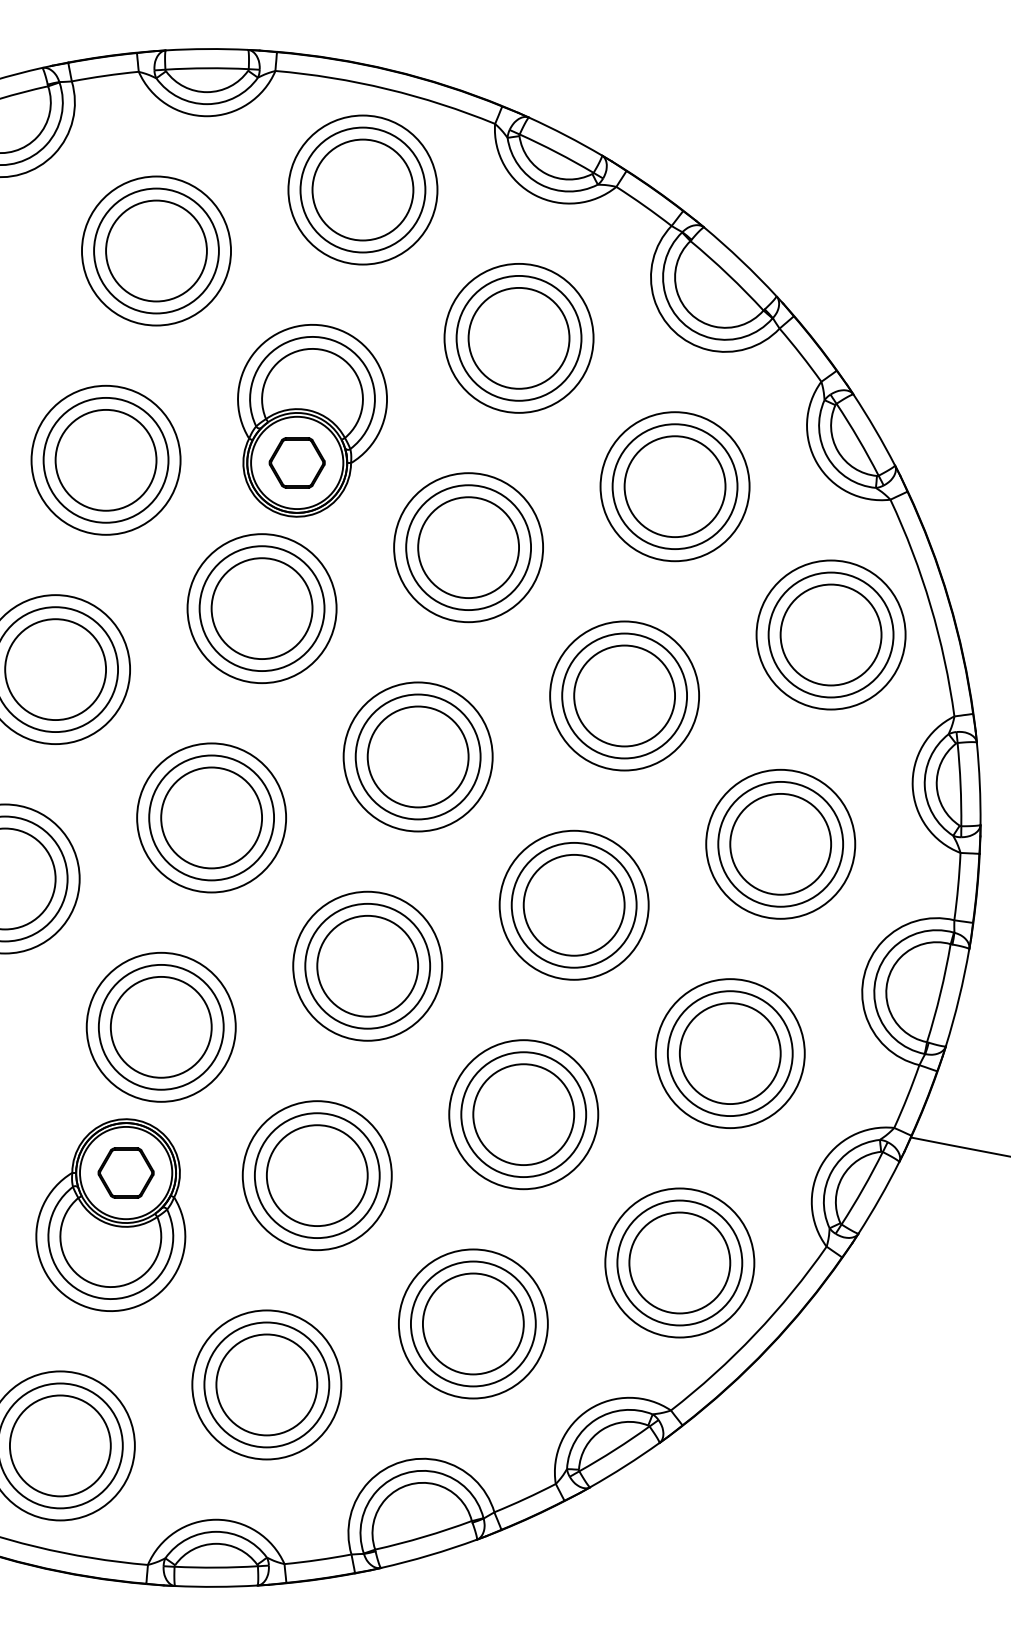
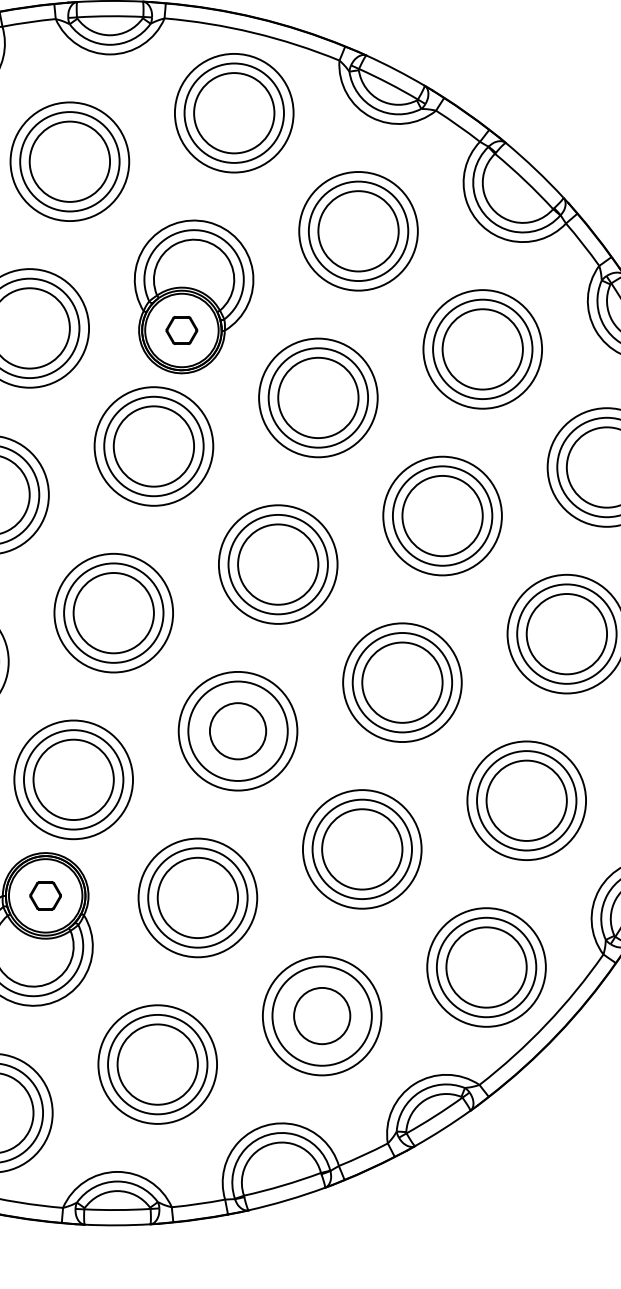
part: (296, 462) -> (181, 330), size x0.7
circle: (367, 965) -> (237, 730), size x0.7
part: (125, 1172) -> (45, 895), size x0.7
circle: (472, 1323) -> (321, 1015), size x0.7

